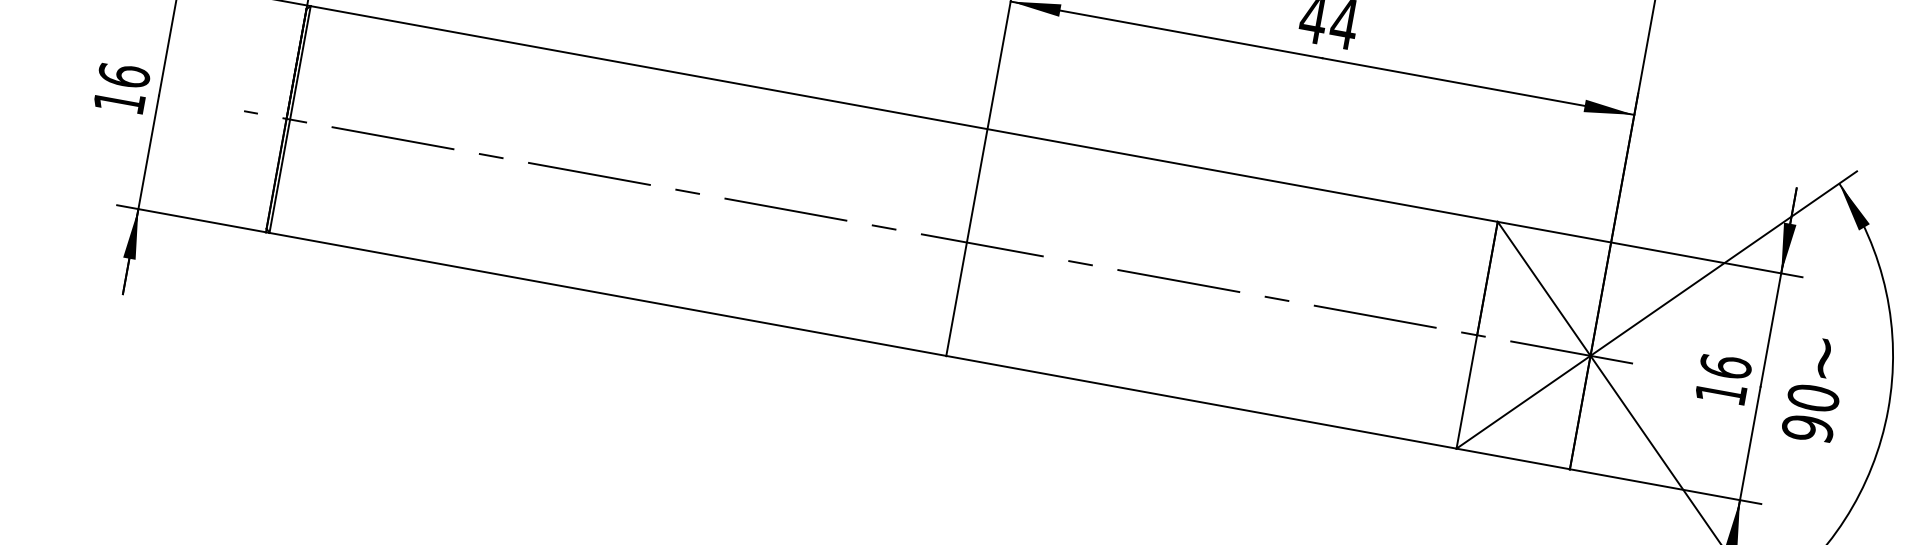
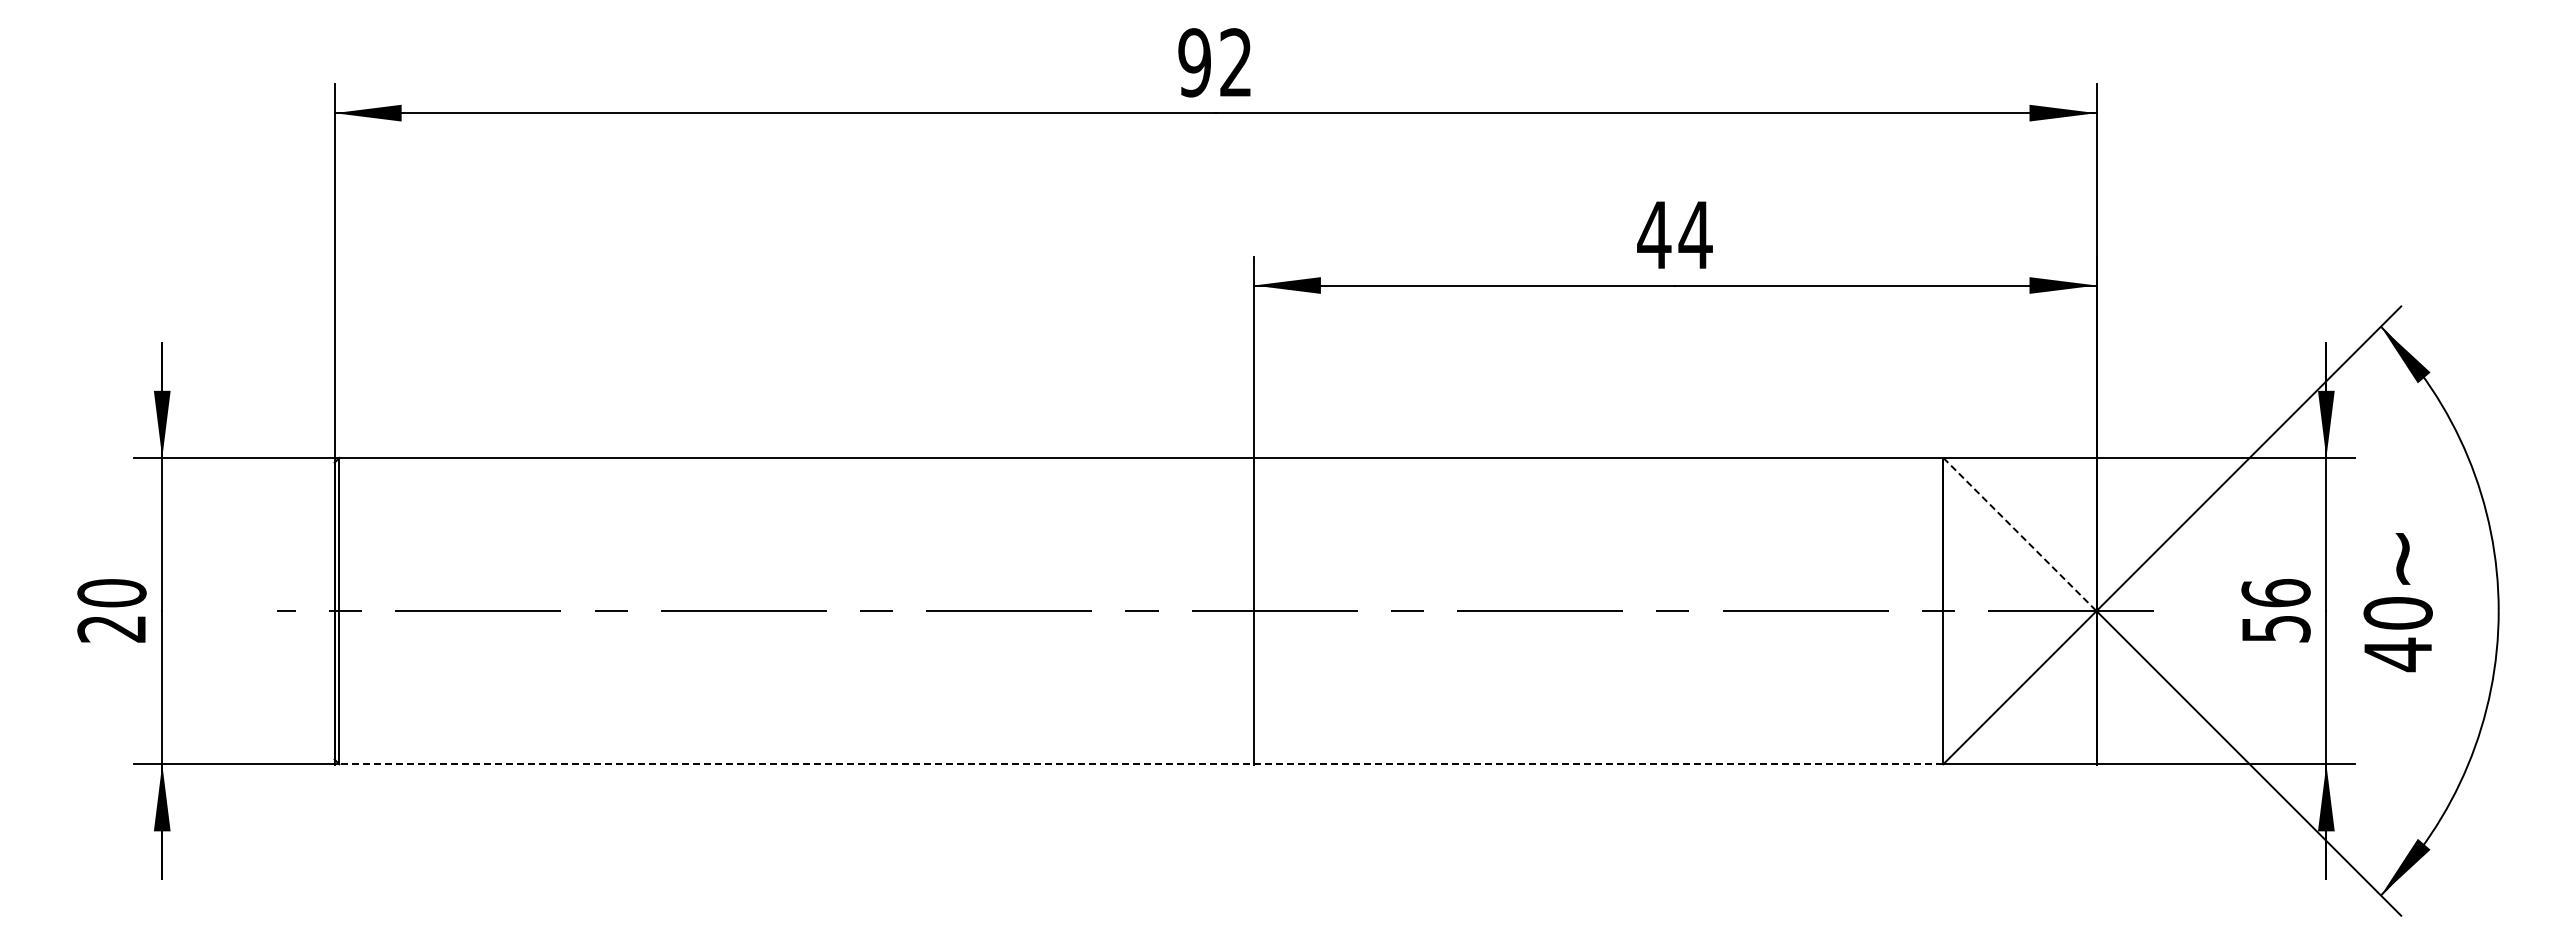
text: (121, 88) -> (111, 610), 16 -> 20
line: (1544, 288) -> (2020, 534), solid -> dashed
line: (863, 340) -> (1141, 764), solid -> dashed
text: (1721, 393) -> (2276, 629), 16 -> 56
text: (1807, 428) -> (2397, 654), 90 -> 40

